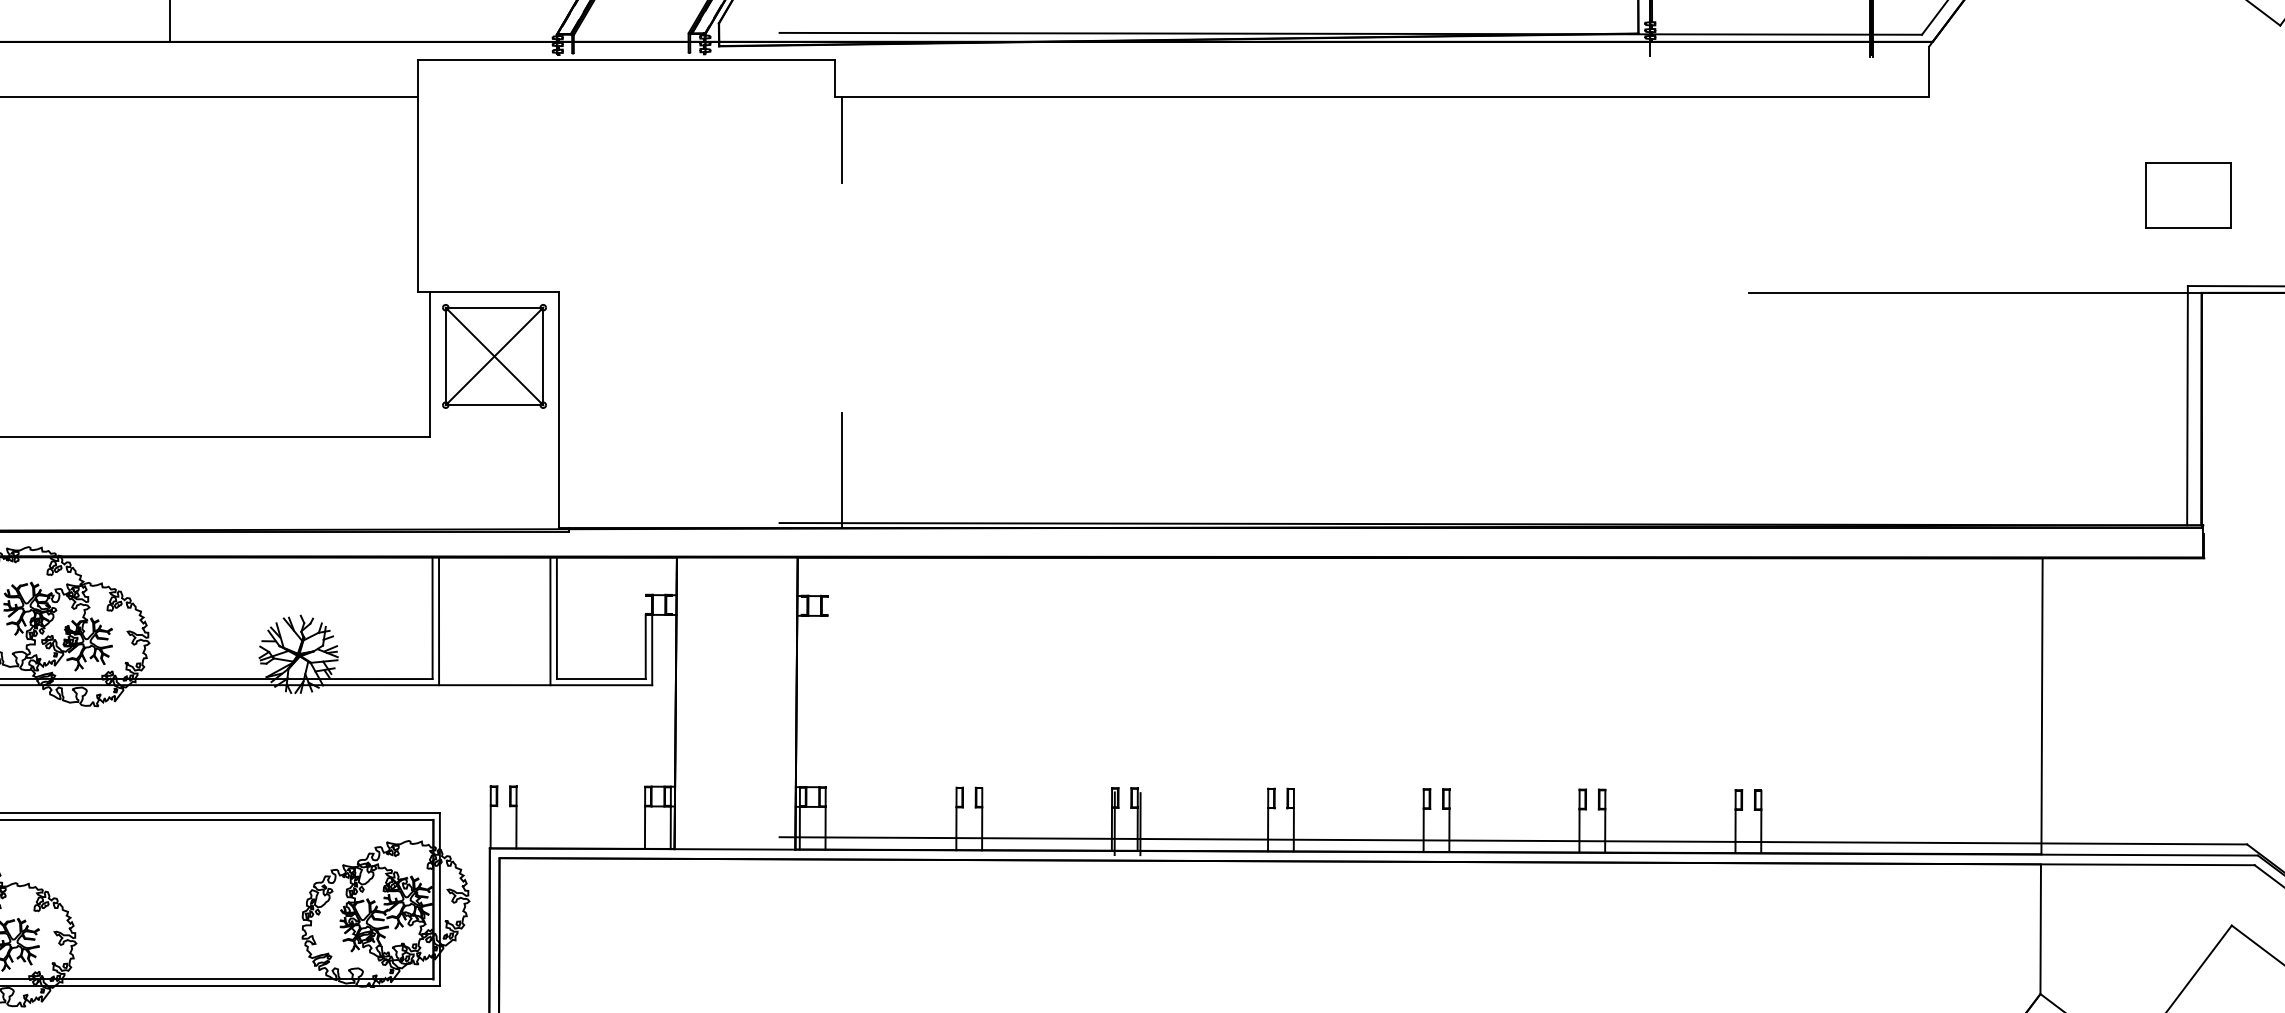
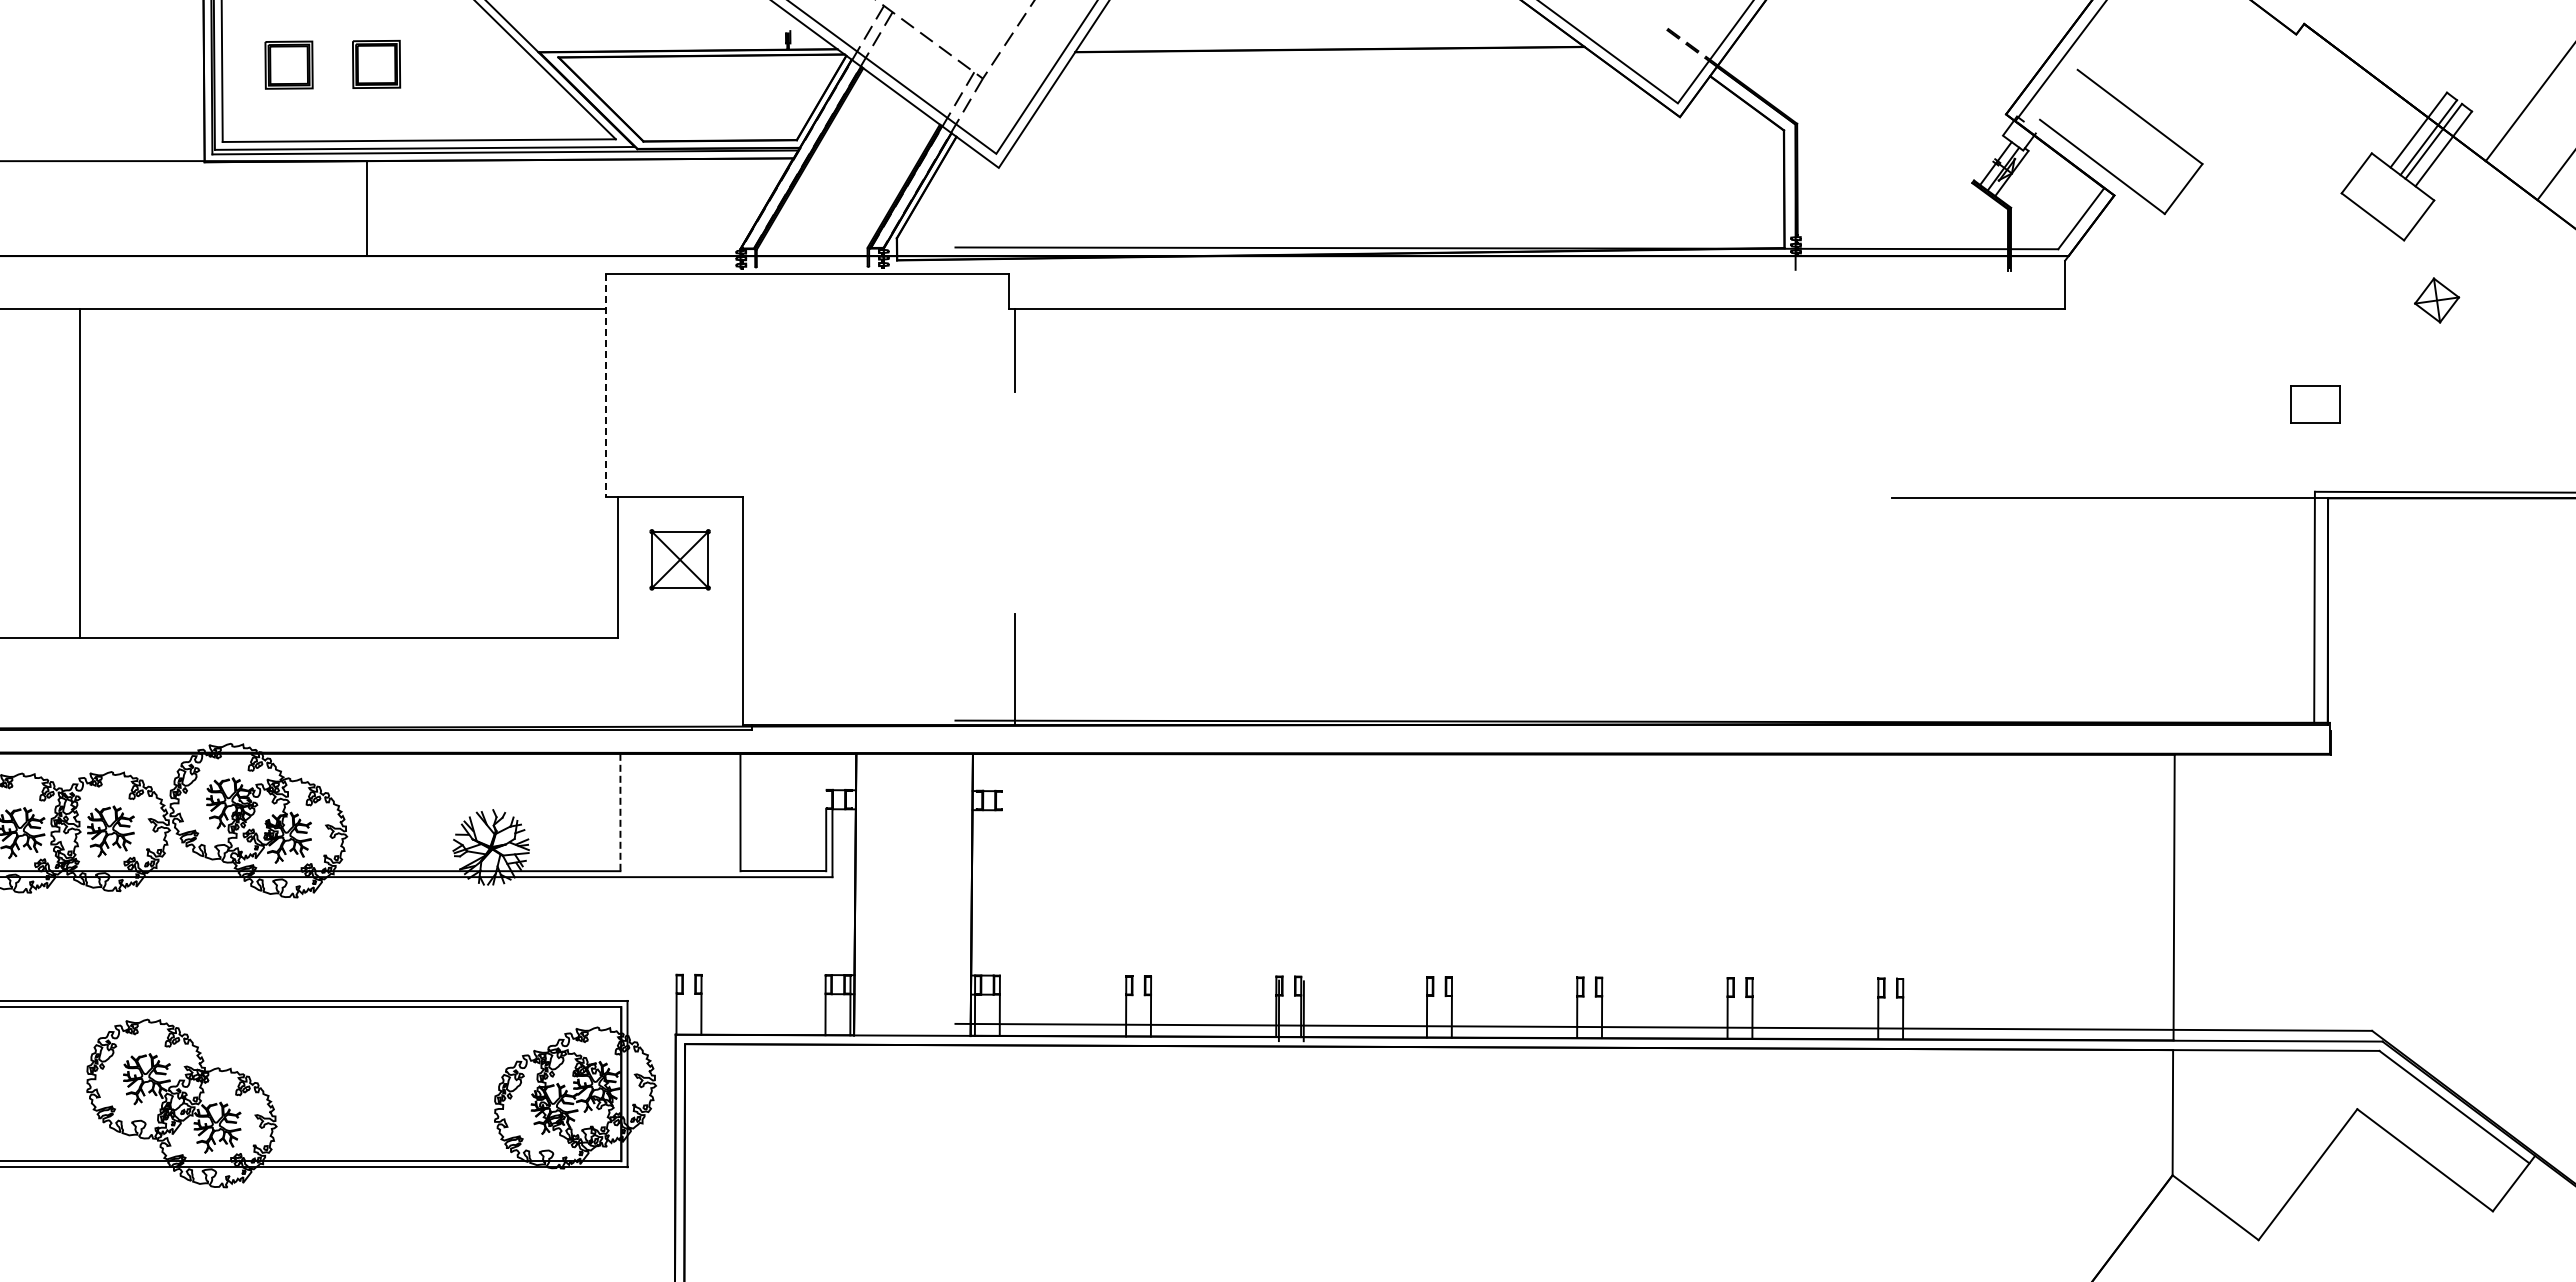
line: (418, 175) -> (606, 385), solid -> dashed
part: (2188, 195) -> (2315, 404), size x0.6
part: (493, 356) -> (679, 559), size x0.6
line: (432, 618) -> (620, 812), solid -> dashed
line: (438, 621) -> (626, 815), removed
line: (550, 621) -> (734, 815), removed

